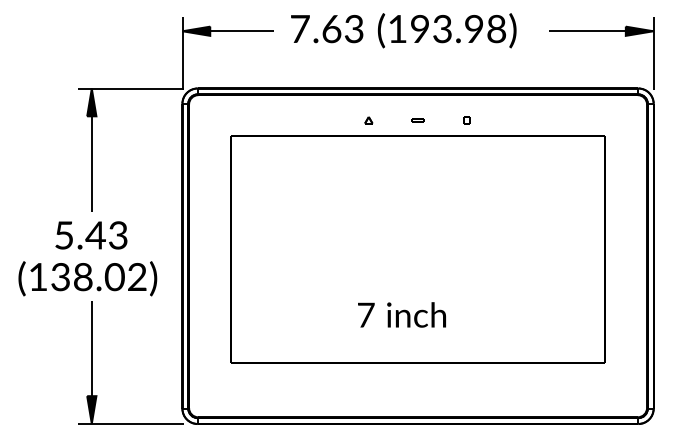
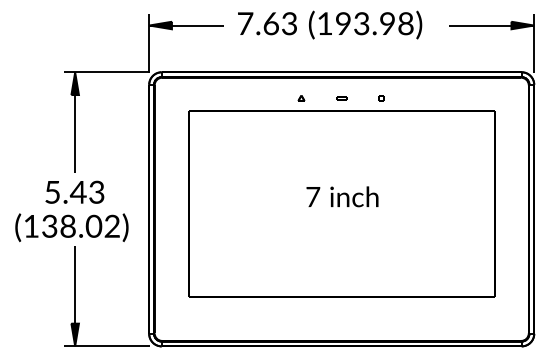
text: (401, 314) -> (342, 196), moved

